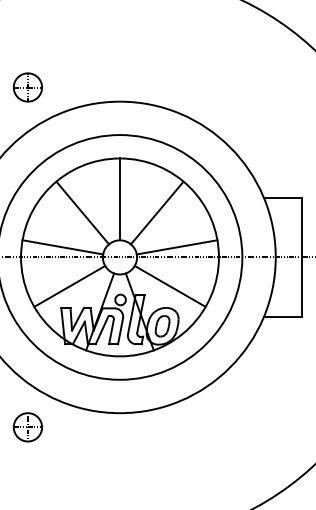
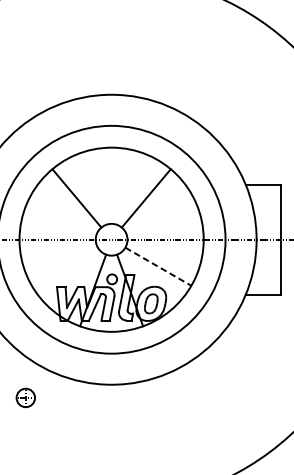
part: (27, 87) -> (25, 81), removed
line: (120, 199) -> (112, 185), removed
line: (62, 247) -> (58, 230), removed
line: (176, 247) -> (164, 230), removed
line: (69, 285) -> (64, 265), removed
line: (170, 286) -> (158, 266), solid -> dashed
part: (27, 427) -> (25, 398), size x0.7

